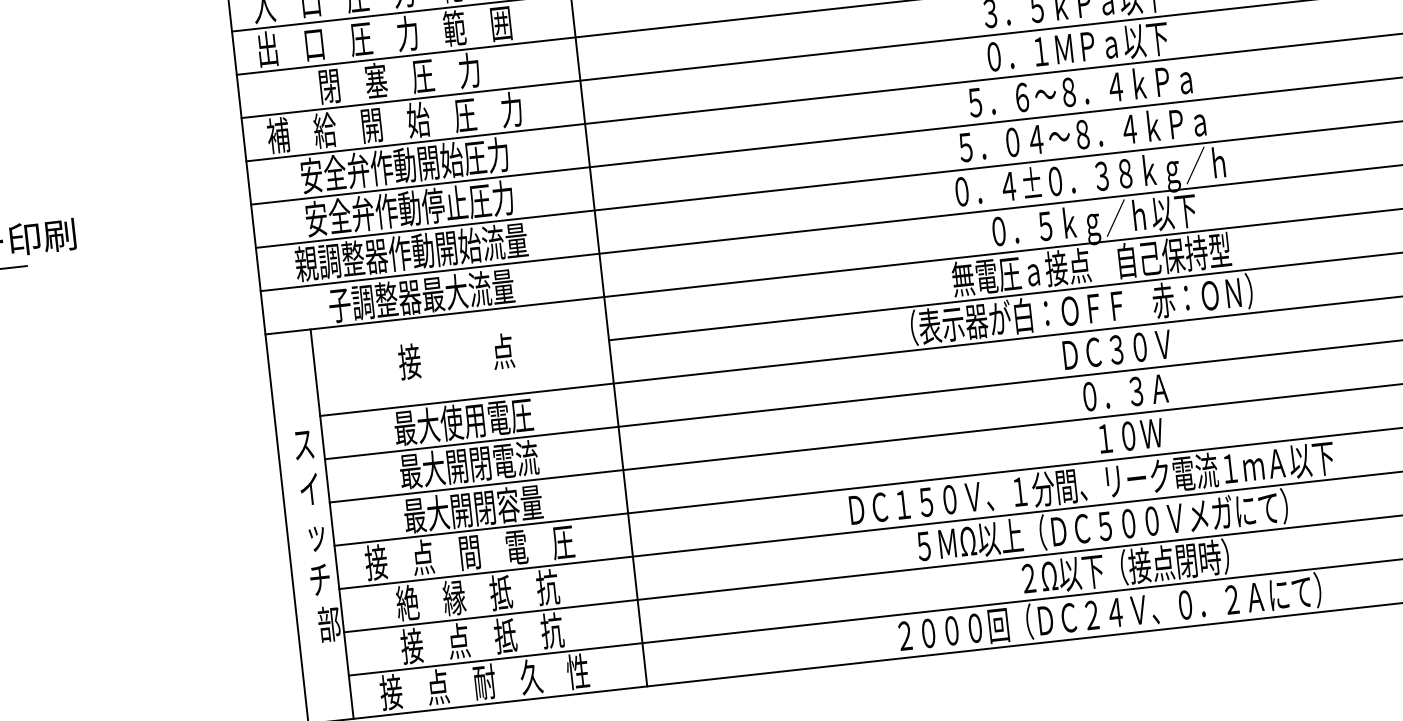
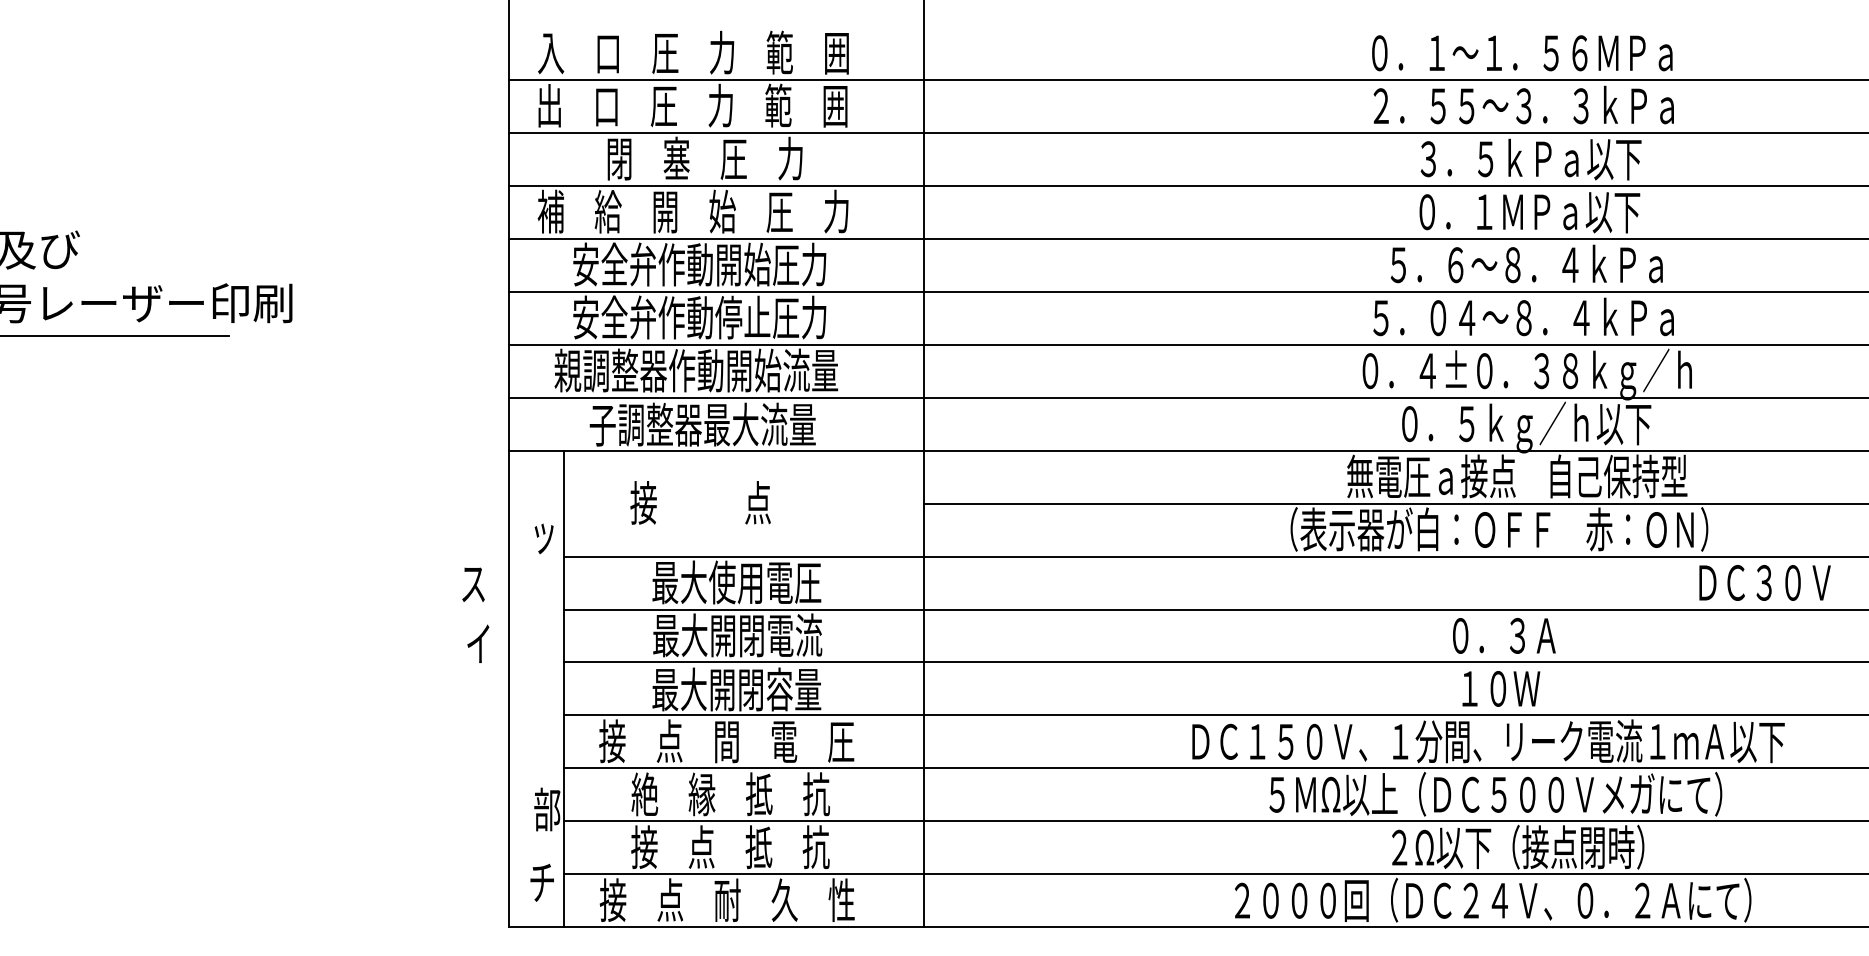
text: (1116, 349) -> (1764, 582), moved
text: (456, 356) -> (700, 502), moved
text: (1125, 392) -> (1504, 635), moved
text: (1131, 435) -> (1501, 688), moved
text: (303, 445) -> (473, 584), moved
text: (309, 489) -> (478, 643), moved
text: (316, 538) -> (543, 538), moved
text: (319, 579) -> (541, 882), moved

